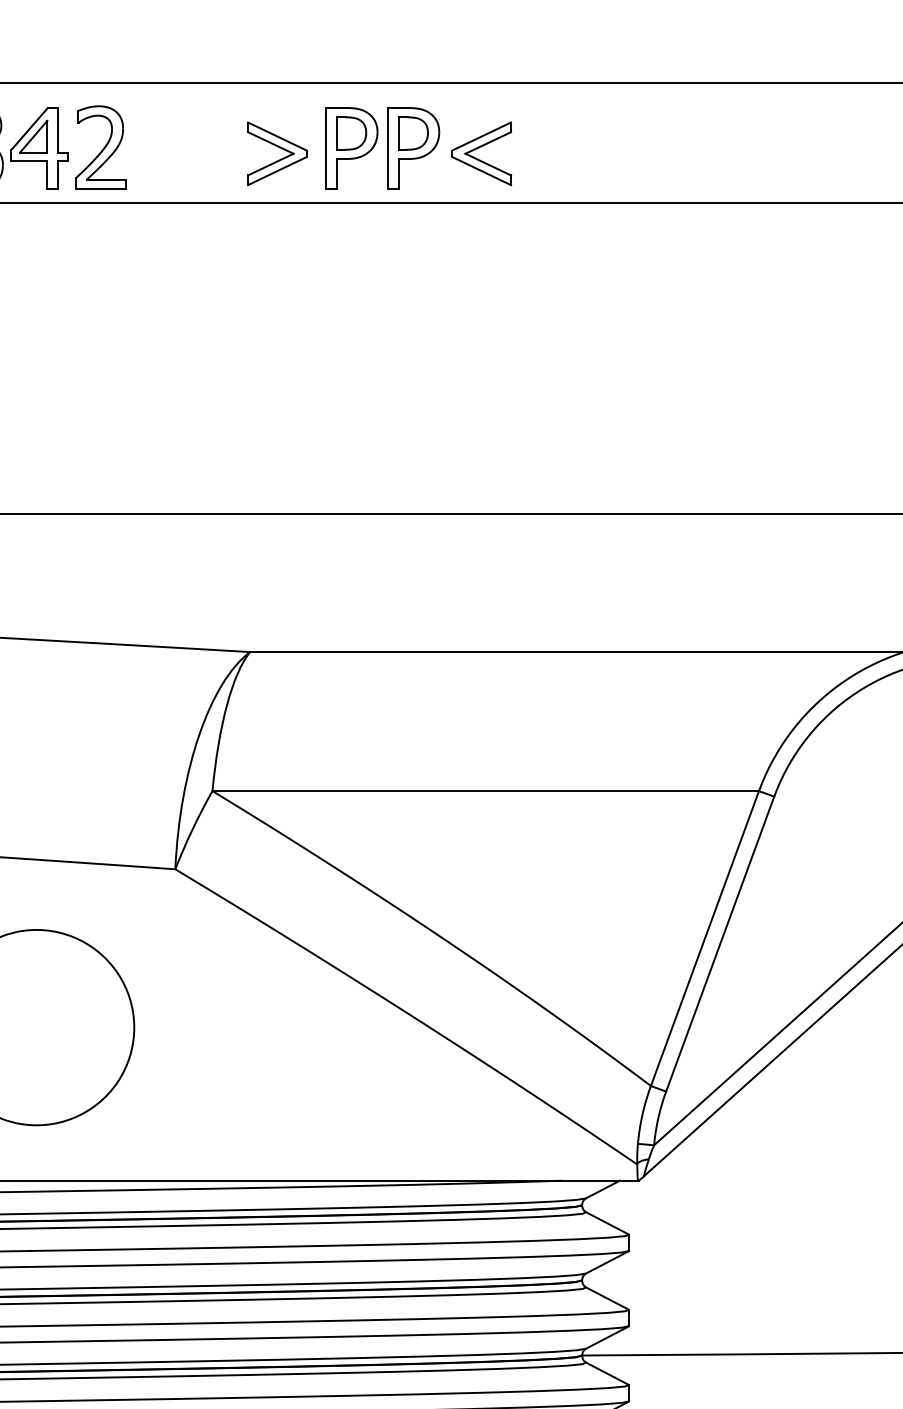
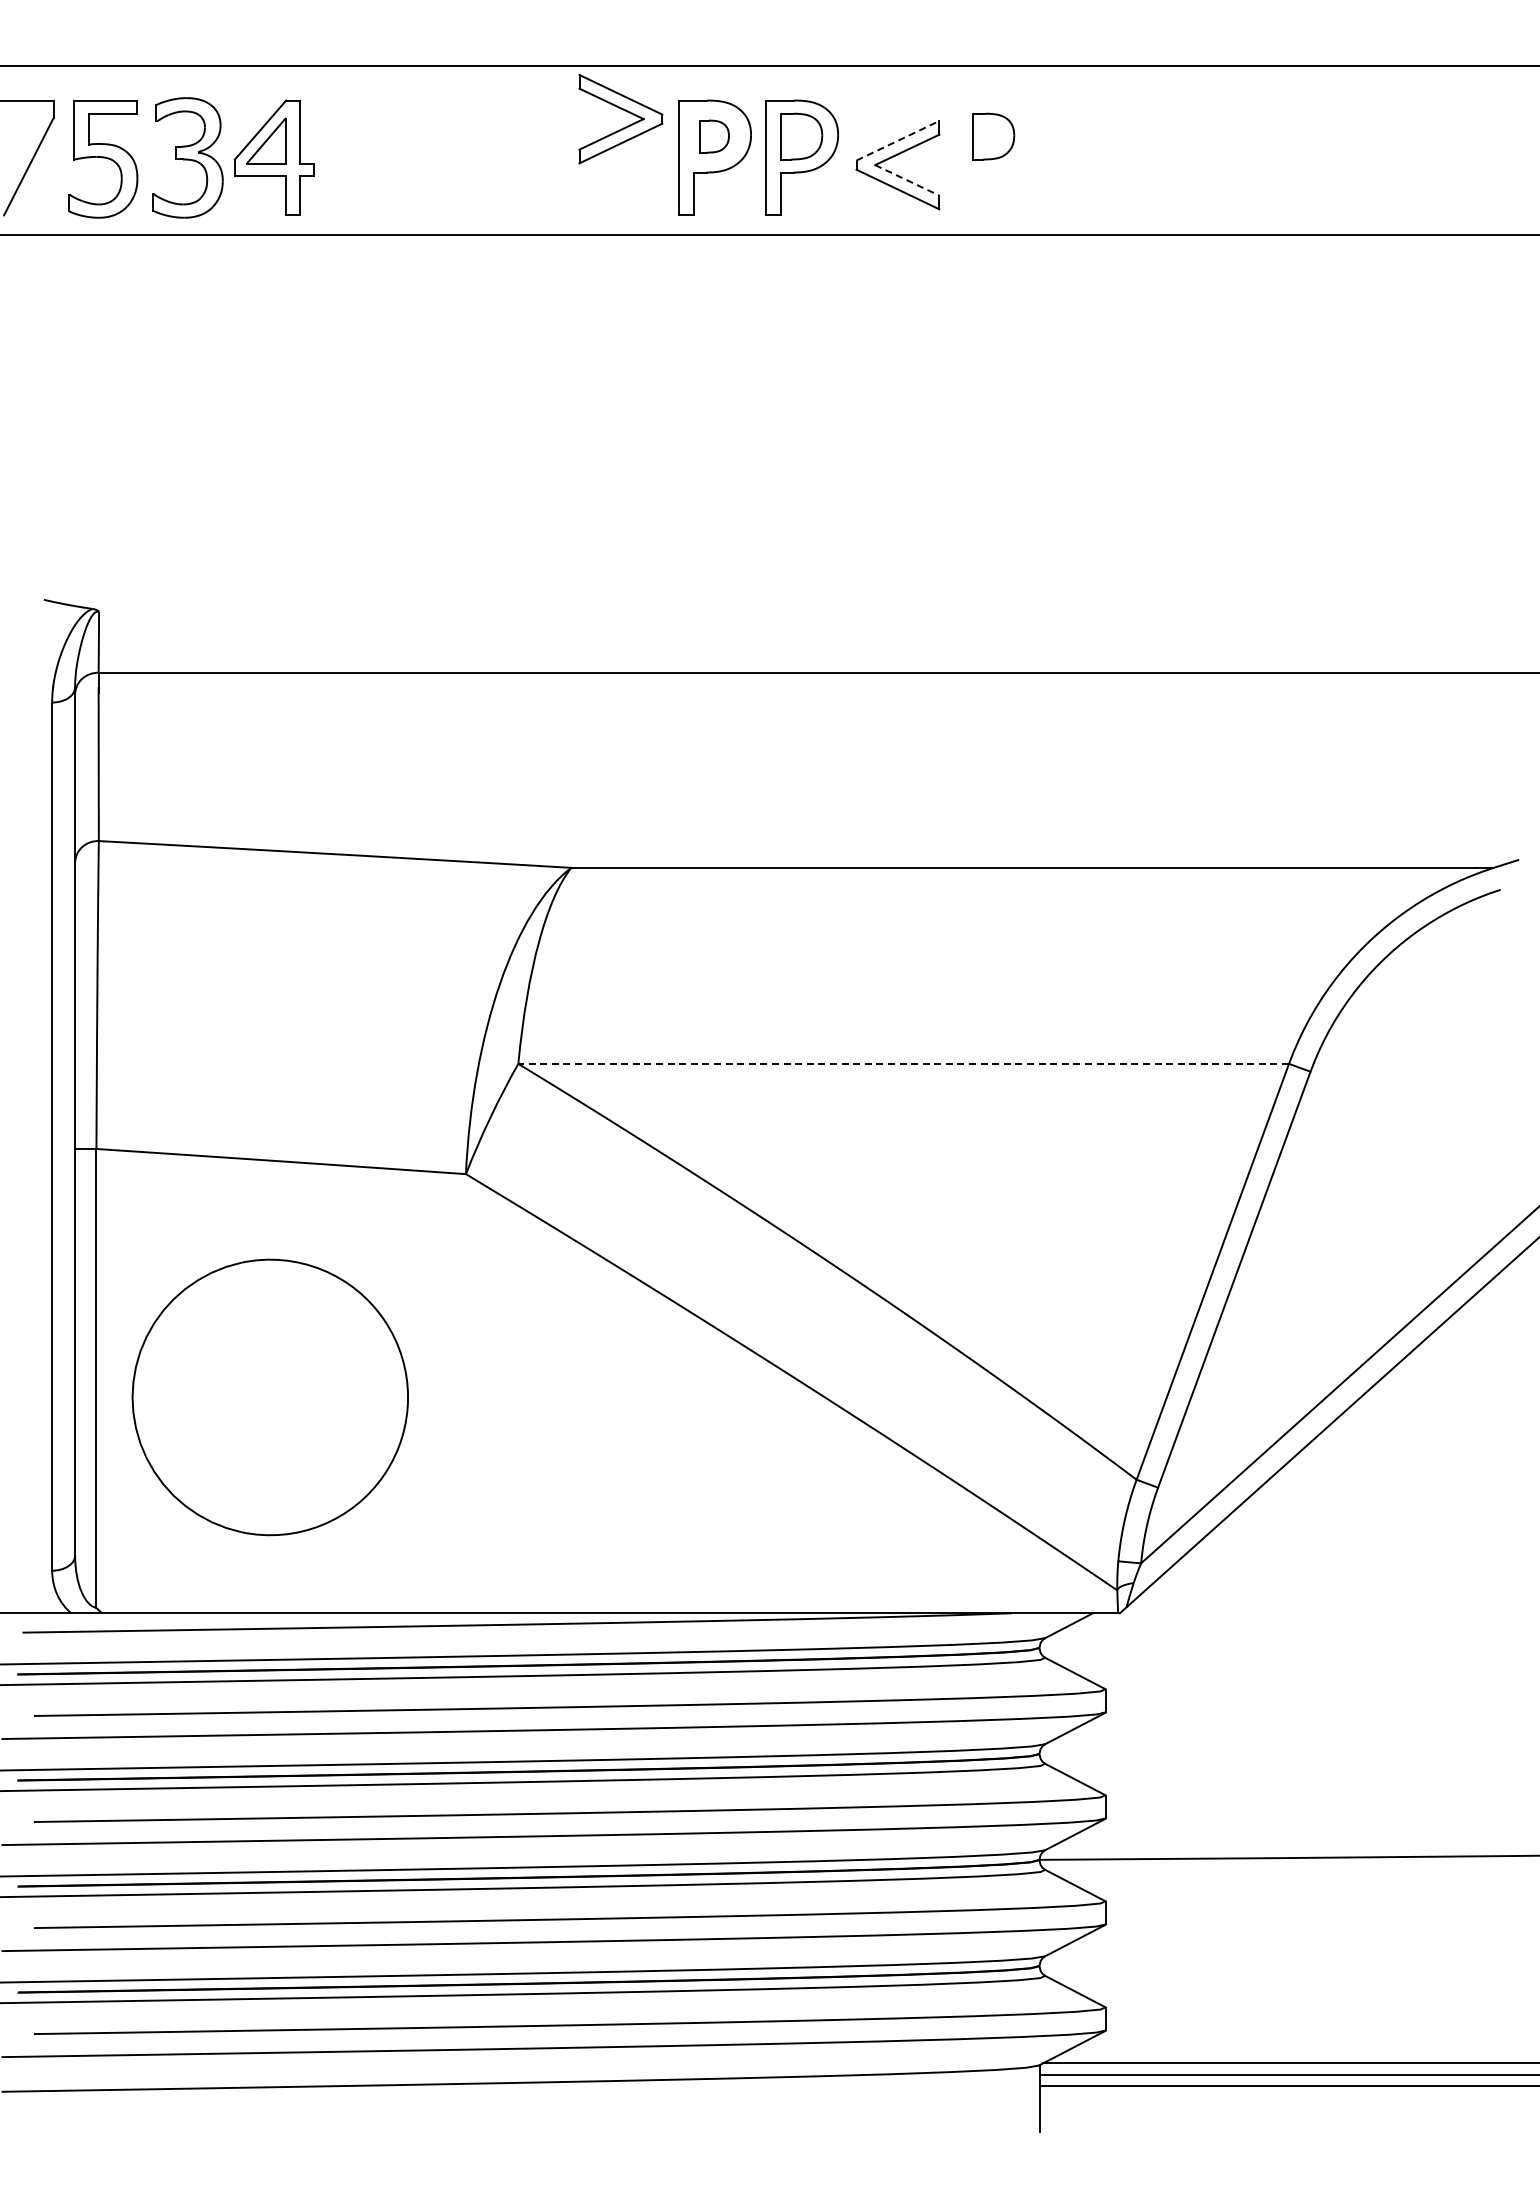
part: (351, 133) -> (714, 136), size x0.7
part: (549, 133) -> (993, 136), added
line: (481, 136) -> (897, 140), solid -> dashed
part: (101, 147) -> (361, 156), removed
part: (279, 159) -> (623, 127), moved
line: (488, 164) -> (907, 180), solid -> dashed
line: (485, 790) -> (903, 1063), solid -> dashed

